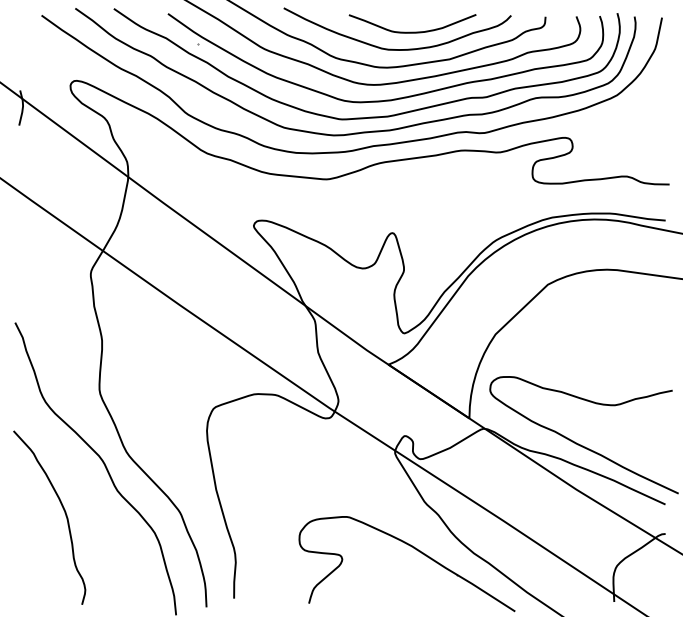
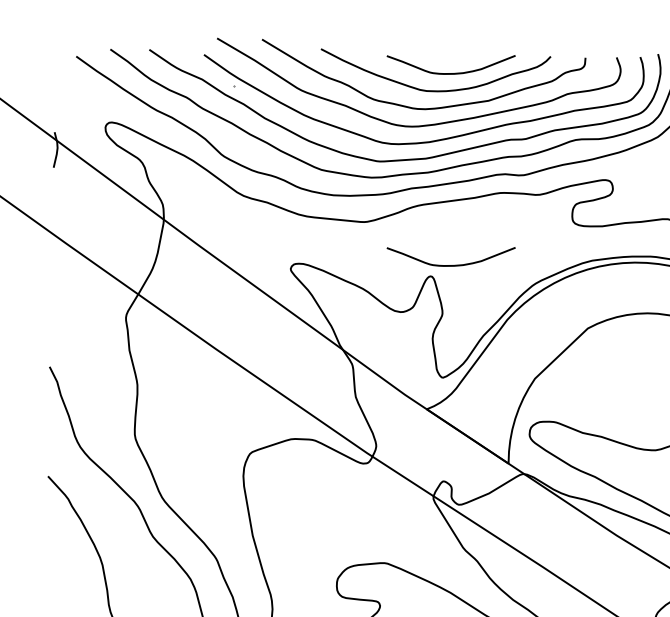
curve: (412, 221) -> (451, 264), added

